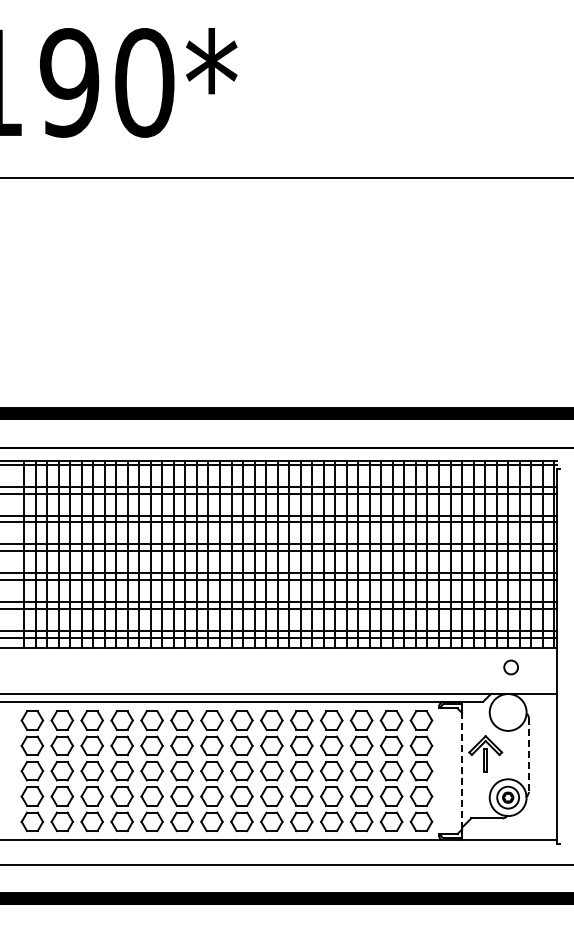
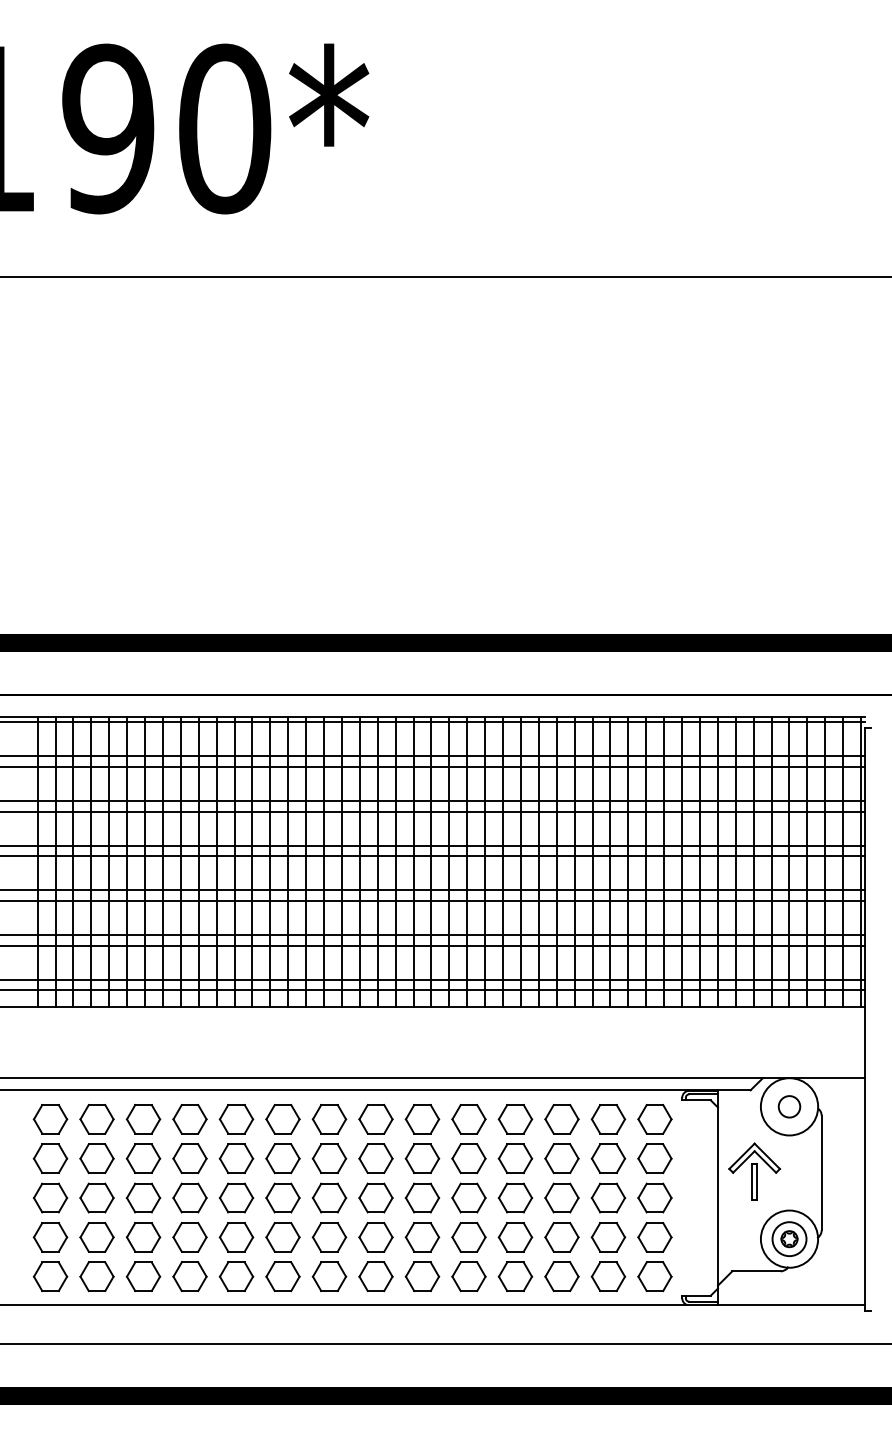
circle: (510, 667) -> (788, 1106), moved
line: (528, 755) -> (821, 1173), dashed -> solid
line: (462, 770) -> (718, 1196), dashed -> solid

